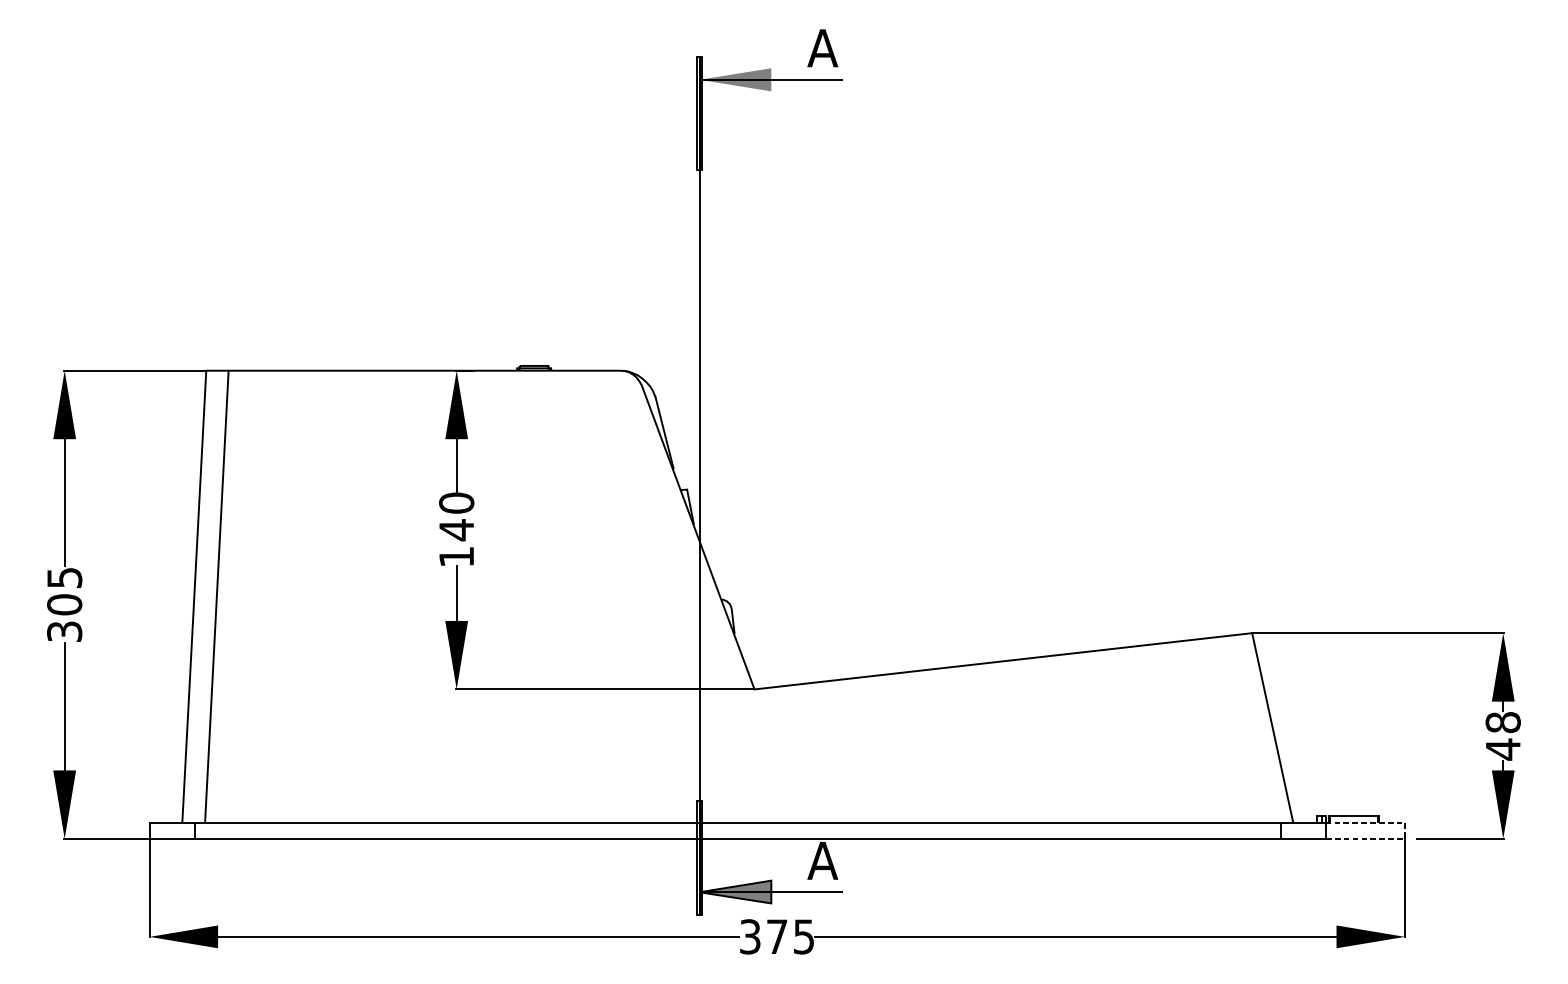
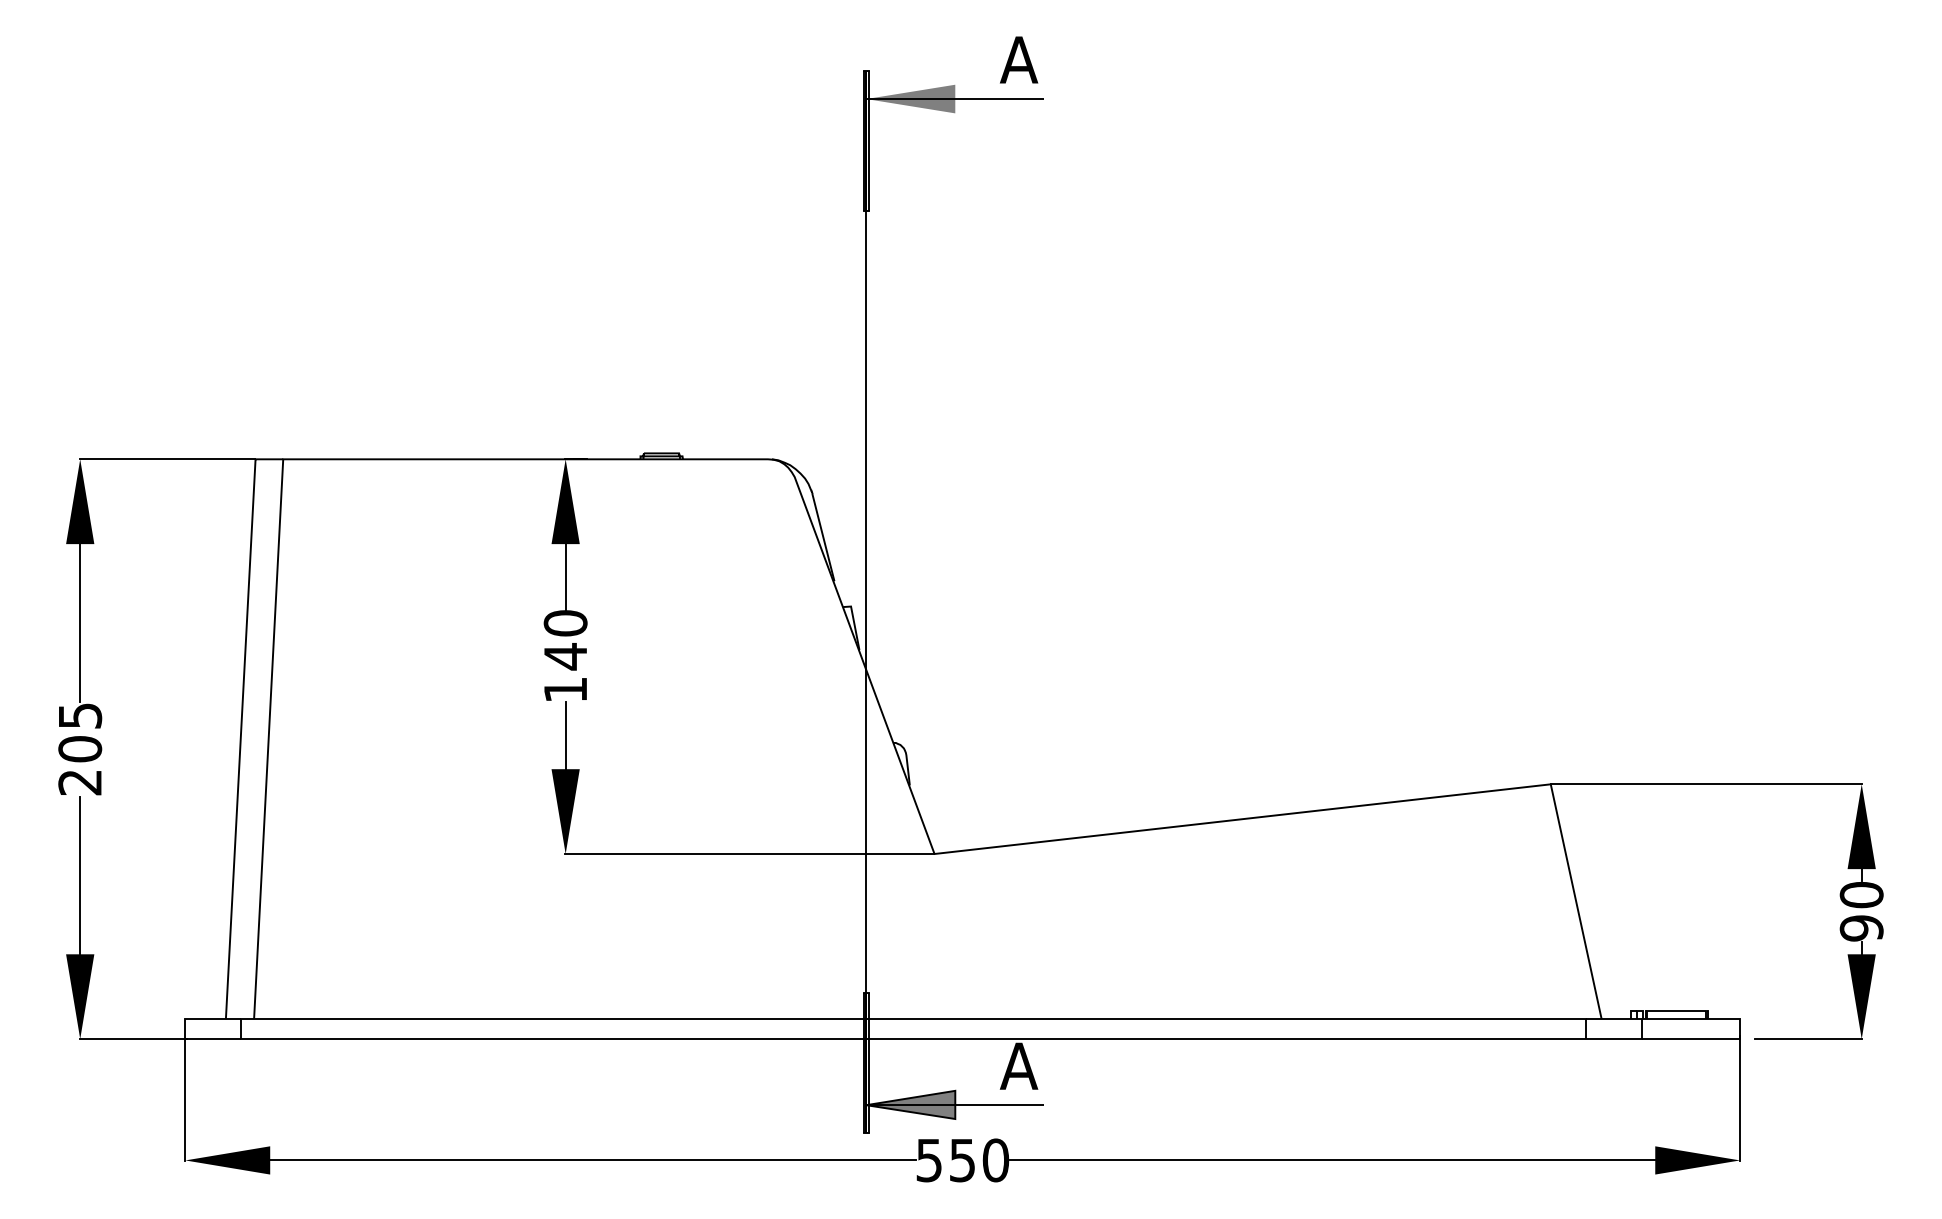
text: (64, 631) -> (80, 782), 305 -> 205
text: (1503, 736) -> (1861, 912), 48 -> 90
line: (1405, 831) -> (1740, 1029), dashed -> solid
text: (777, 936) -> (963, 1160), 375 -> 550

